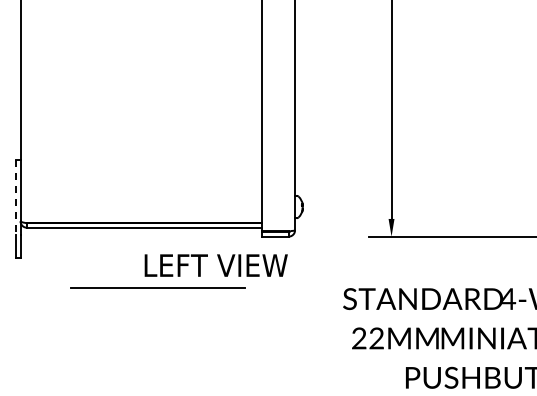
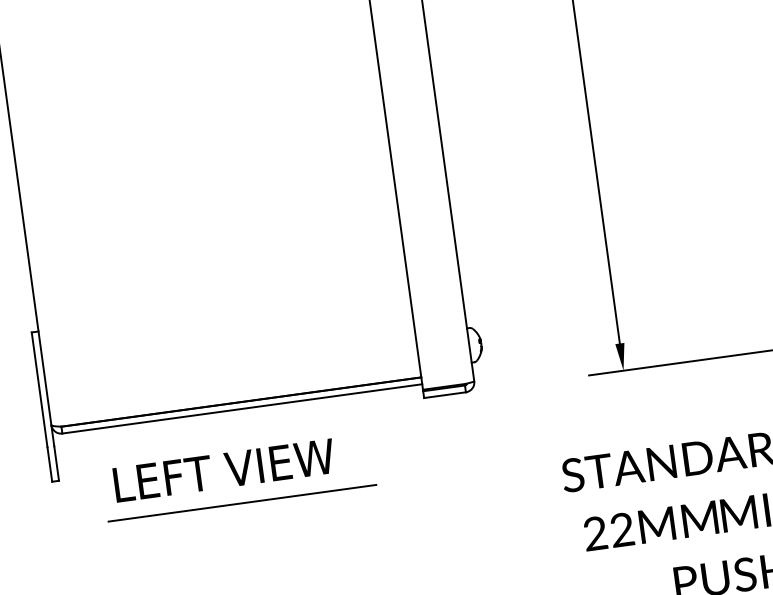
line: (16, 198) -> (40, 390), dashed -> solid
text: (215, 265) -> (223, 470), moved
line: (157, 287) -> (241, 502), moved

